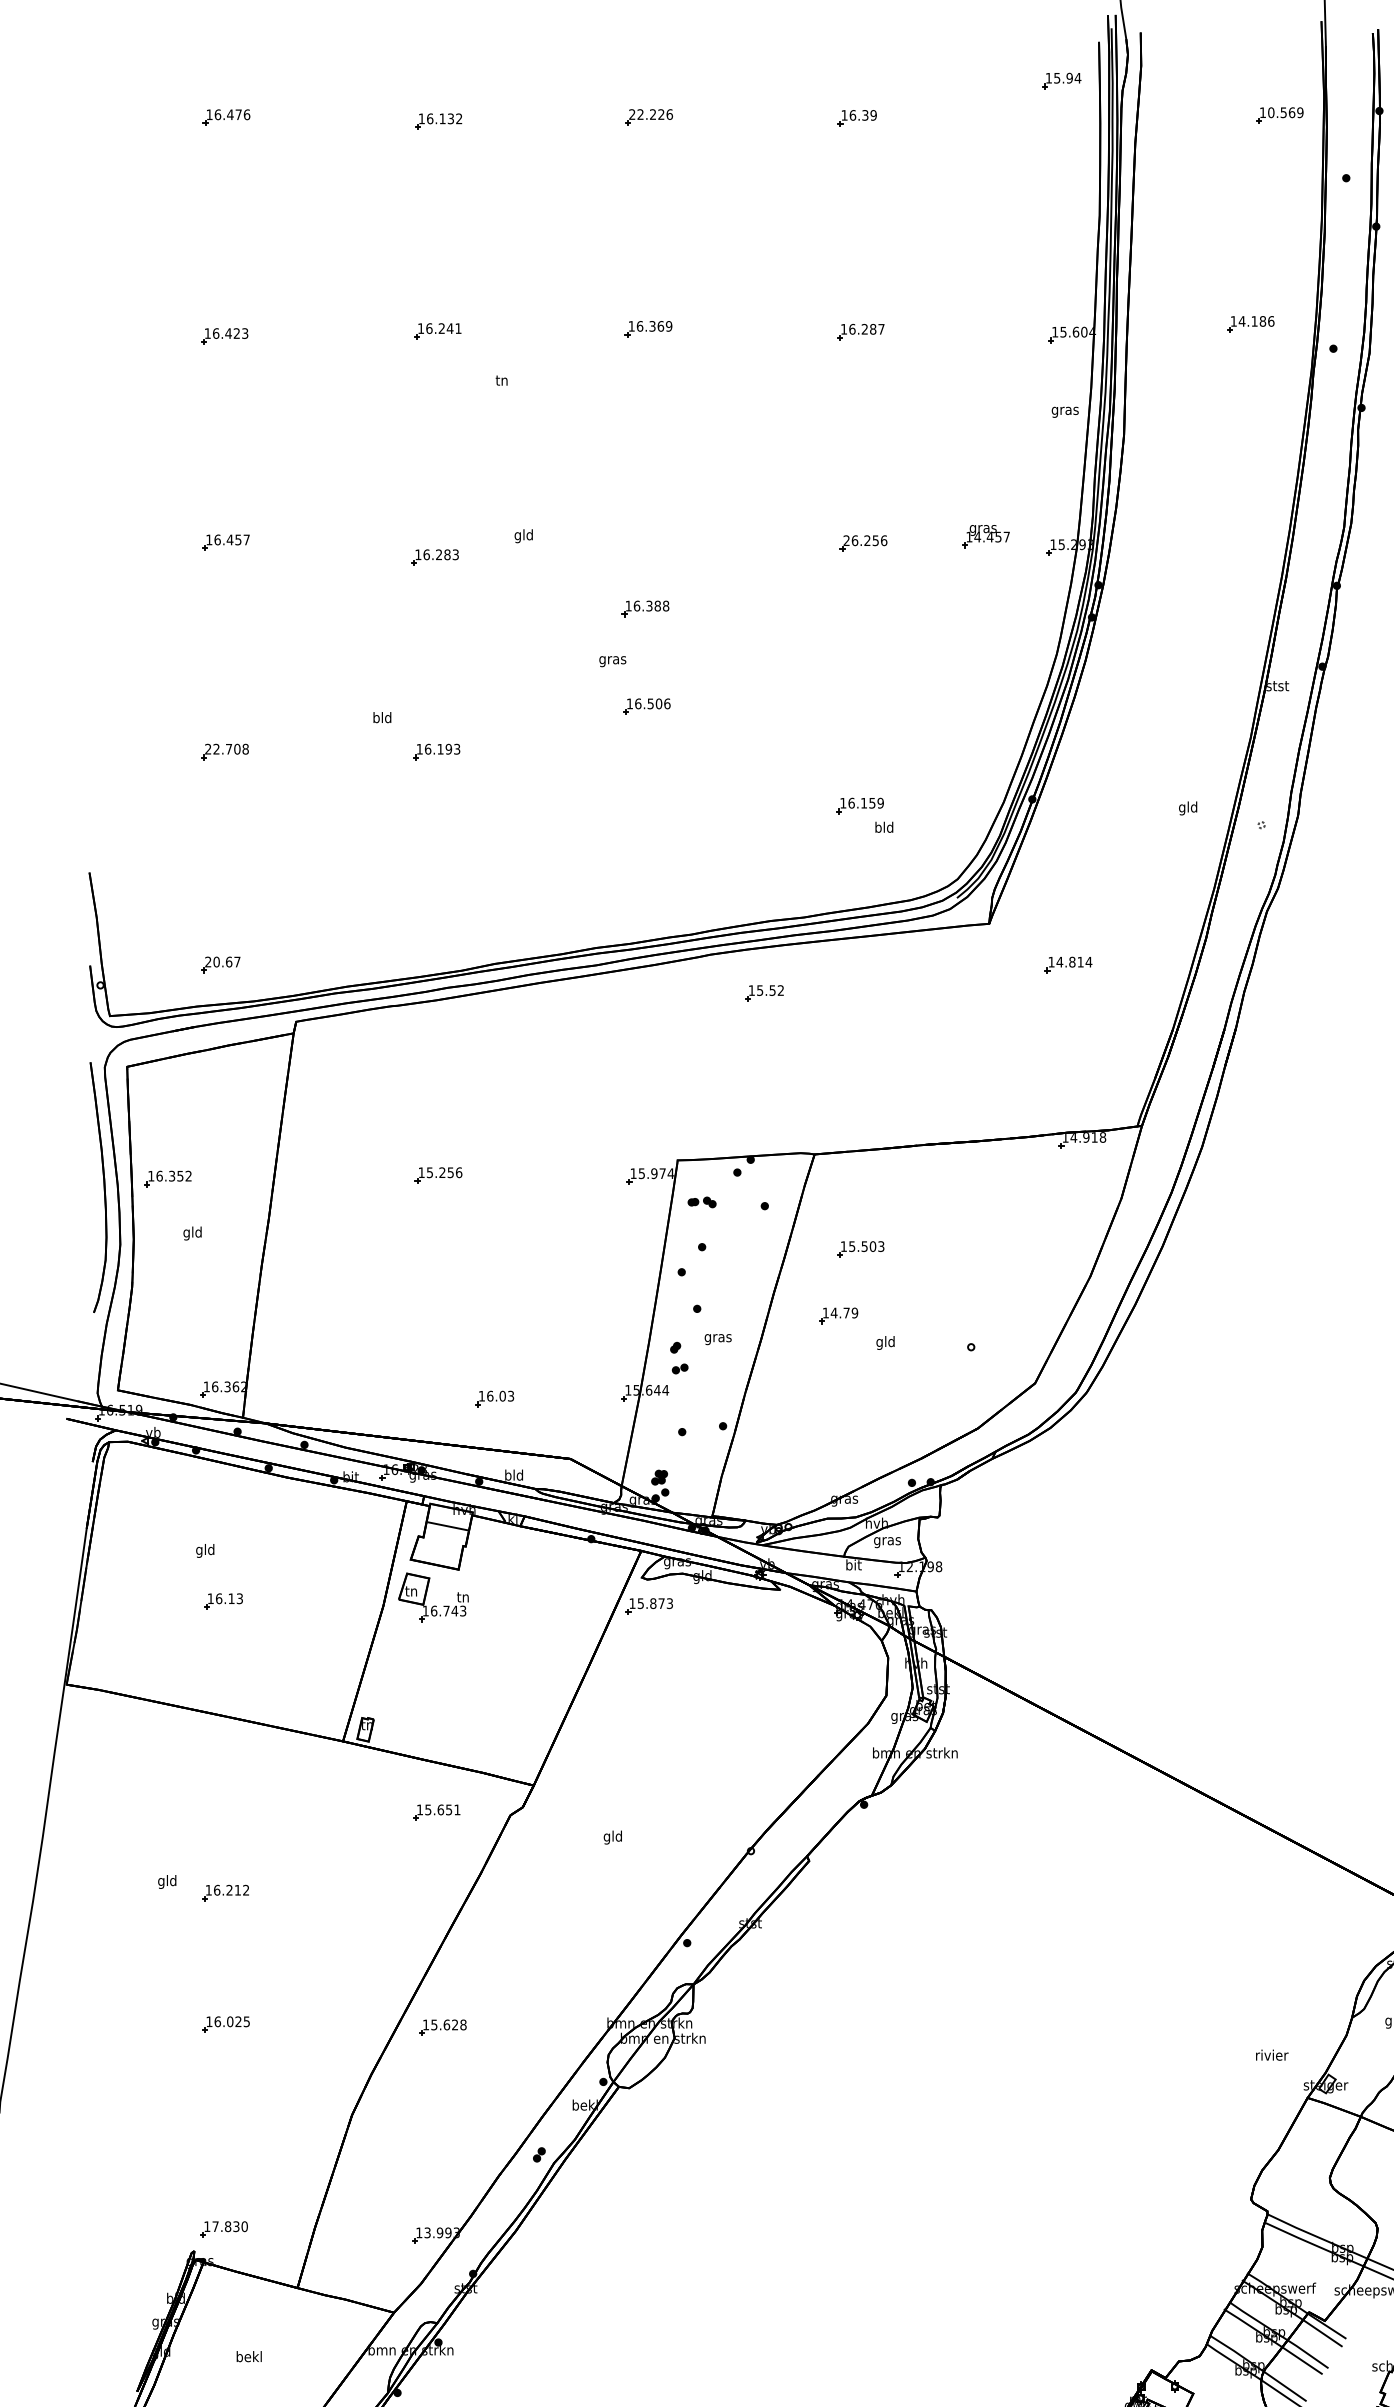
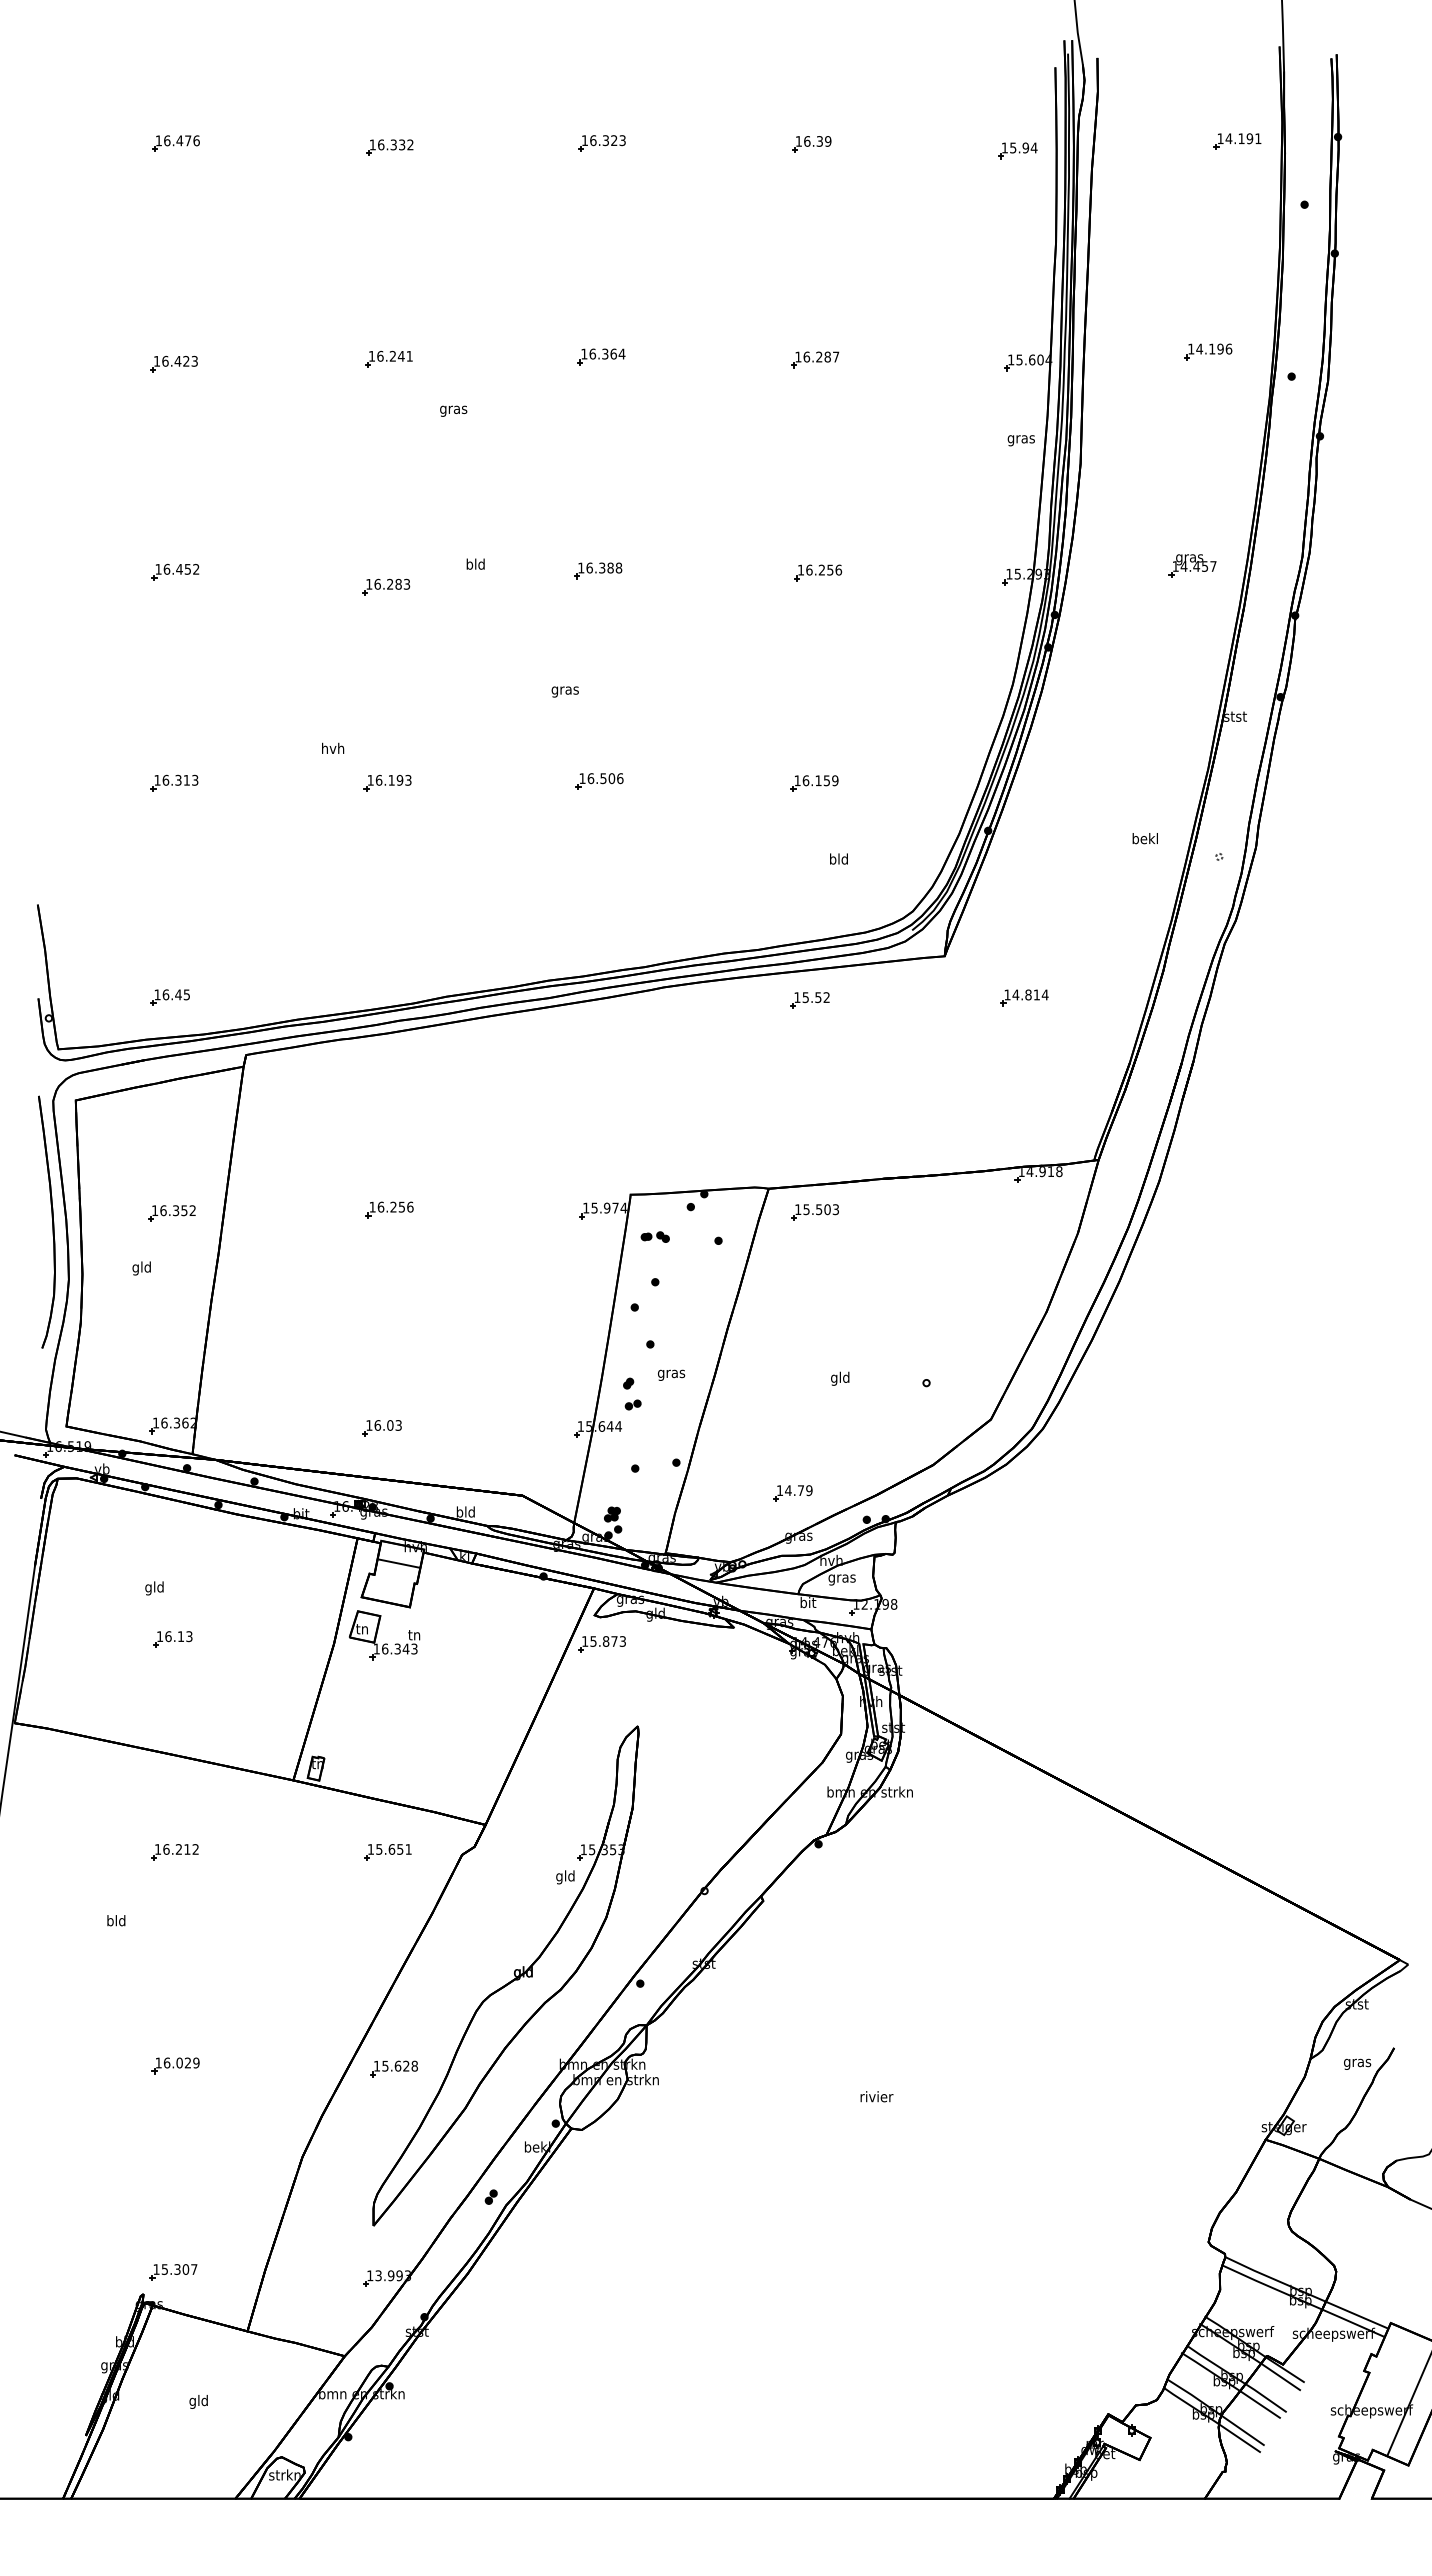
part: (1061, 80) -> (1017, 150), moved
text: (1285, 112) -> (1243, 138), 10.569 -> 14.191
text: (650, 114) -> (603, 140), 22.226 -> 16.323
text: (442, 118) -> (393, 144), 16.132 -> 16.332
text: (1262, 320) -> (1220, 348), 14.186 -> 14.196
text: (668, 325) -> (621, 353), 16.369 -> 16.364
text: (501, 381) -> (453, 409), tn -> gras
text: (517, 536) -> (469, 565), gld -> bld
part: (986, 536) -> (1192, 565), moved
text: (246, 539) -> (196, 568), 16.457 -> 16.452
text: (846, 540) -> (800, 569), 26.256 -> 16.256
part: (645, 608) -> (598, 570), moved
part: (646, 706) -> (599, 781), moved
text: (382, 717) -> (333, 748), bld -> hvh
text: (227, 748) -> (176, 779), 22.708 -> 16.313
part: (860, 805) -> (814, 783), moved
text: (1187, 807) -> (1144, 839), gld -> bekl
text: (222, 961) -> (171, 994), 20.67 -> 16.45
part: (763, 993) -> (809, 1000), moved
text: (429, 1172) -> (380, 1206), 15.256 -> 16.256
part: (167, 1178) -> (171, 1213), moved
part: (860, 1249) -> (814, 1212), moved
part: (838, 1315) -> (792, 1493), moved
part: (493, 1399) -> (381, 1428), moved
text: (446, 1610) -> (397, 1648), 16.743 -> 16.343
text: (161, 1882) -> (110, 1922), gld -> bld
part: (225, 1893) -> (174, 1852), moved
part: (557, 1940) -> (509, 1981), added
text: (246, 2021) -> (196, 2062), 16.025 -> 16.029
text: (1271, 2055) -> (876, 2096), moved
text: (230, 2226) -> (179, 2269), 17.830 -> 15.307
text: (248, 2357) -> (198, 2401), bekl -> gld

